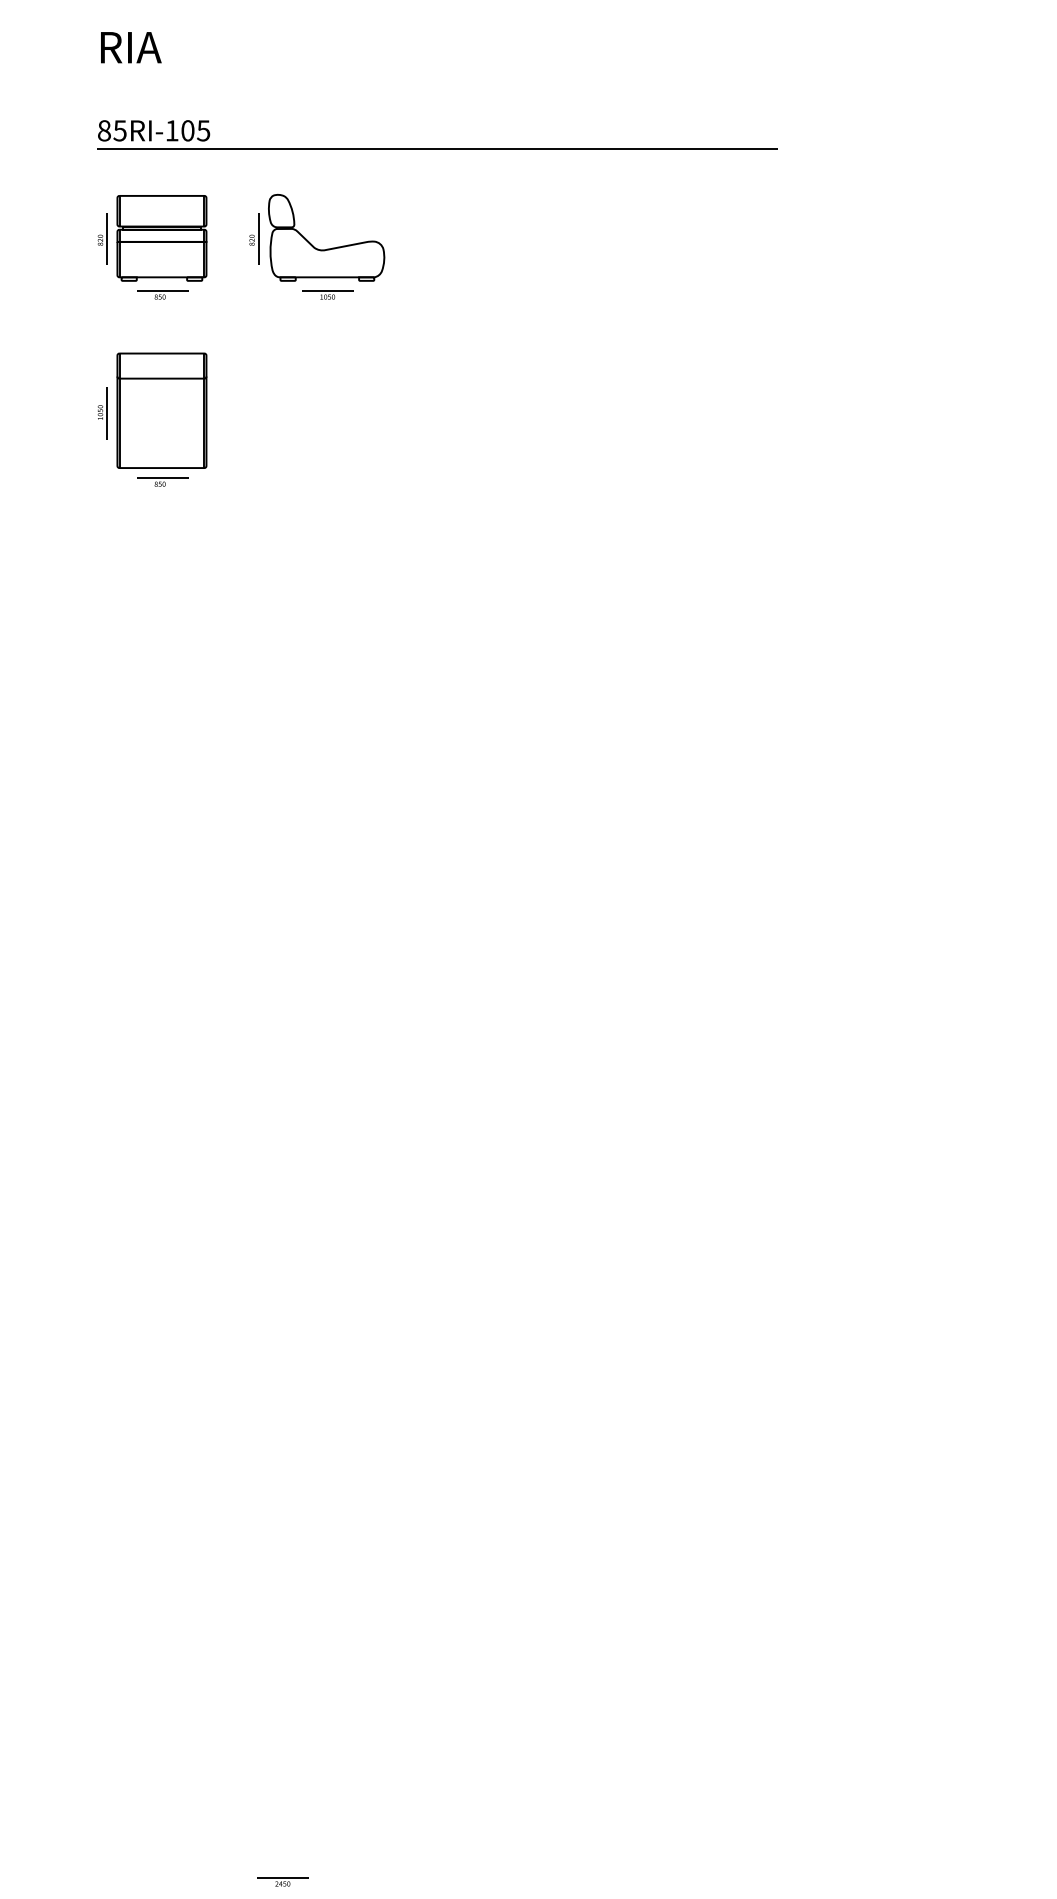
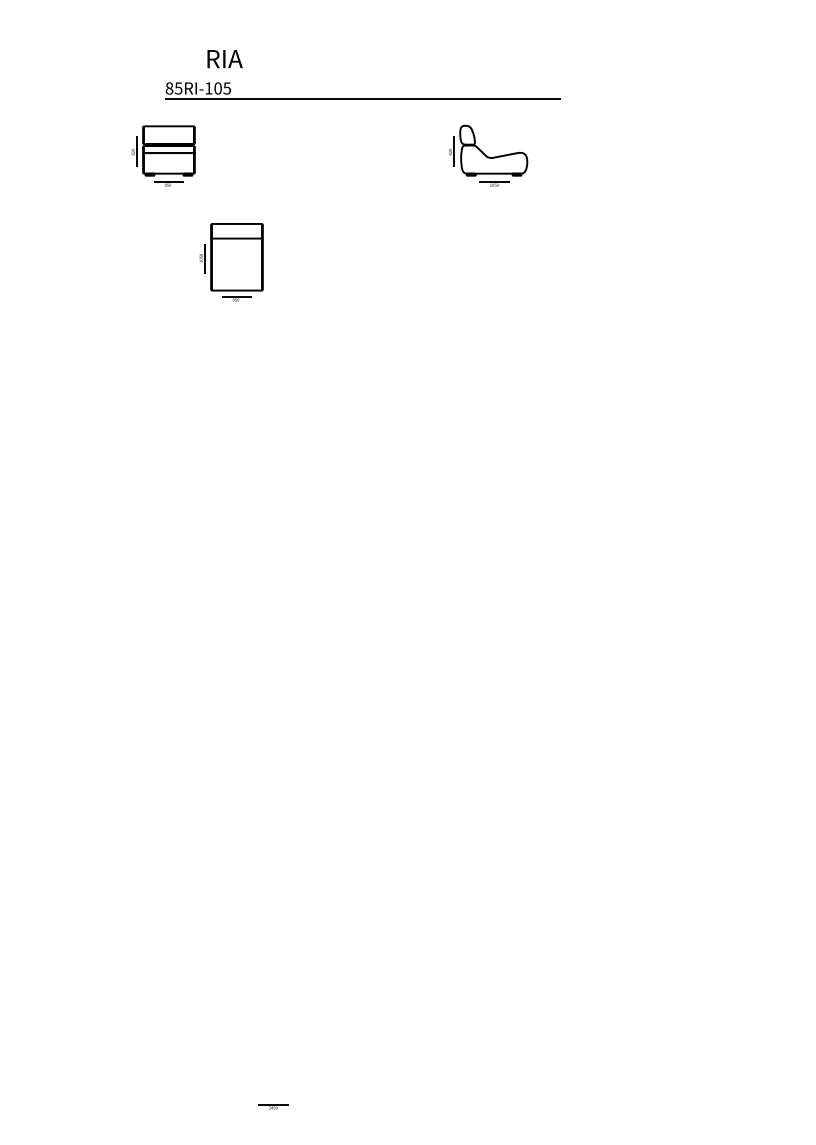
text: (130, 48) -> (224, 59), moved
part: (152, 246) -> (163, 155), moved
part: (317, 246) -> (488, 155), moved
part: (152, 419) -> (231, 262), moved

